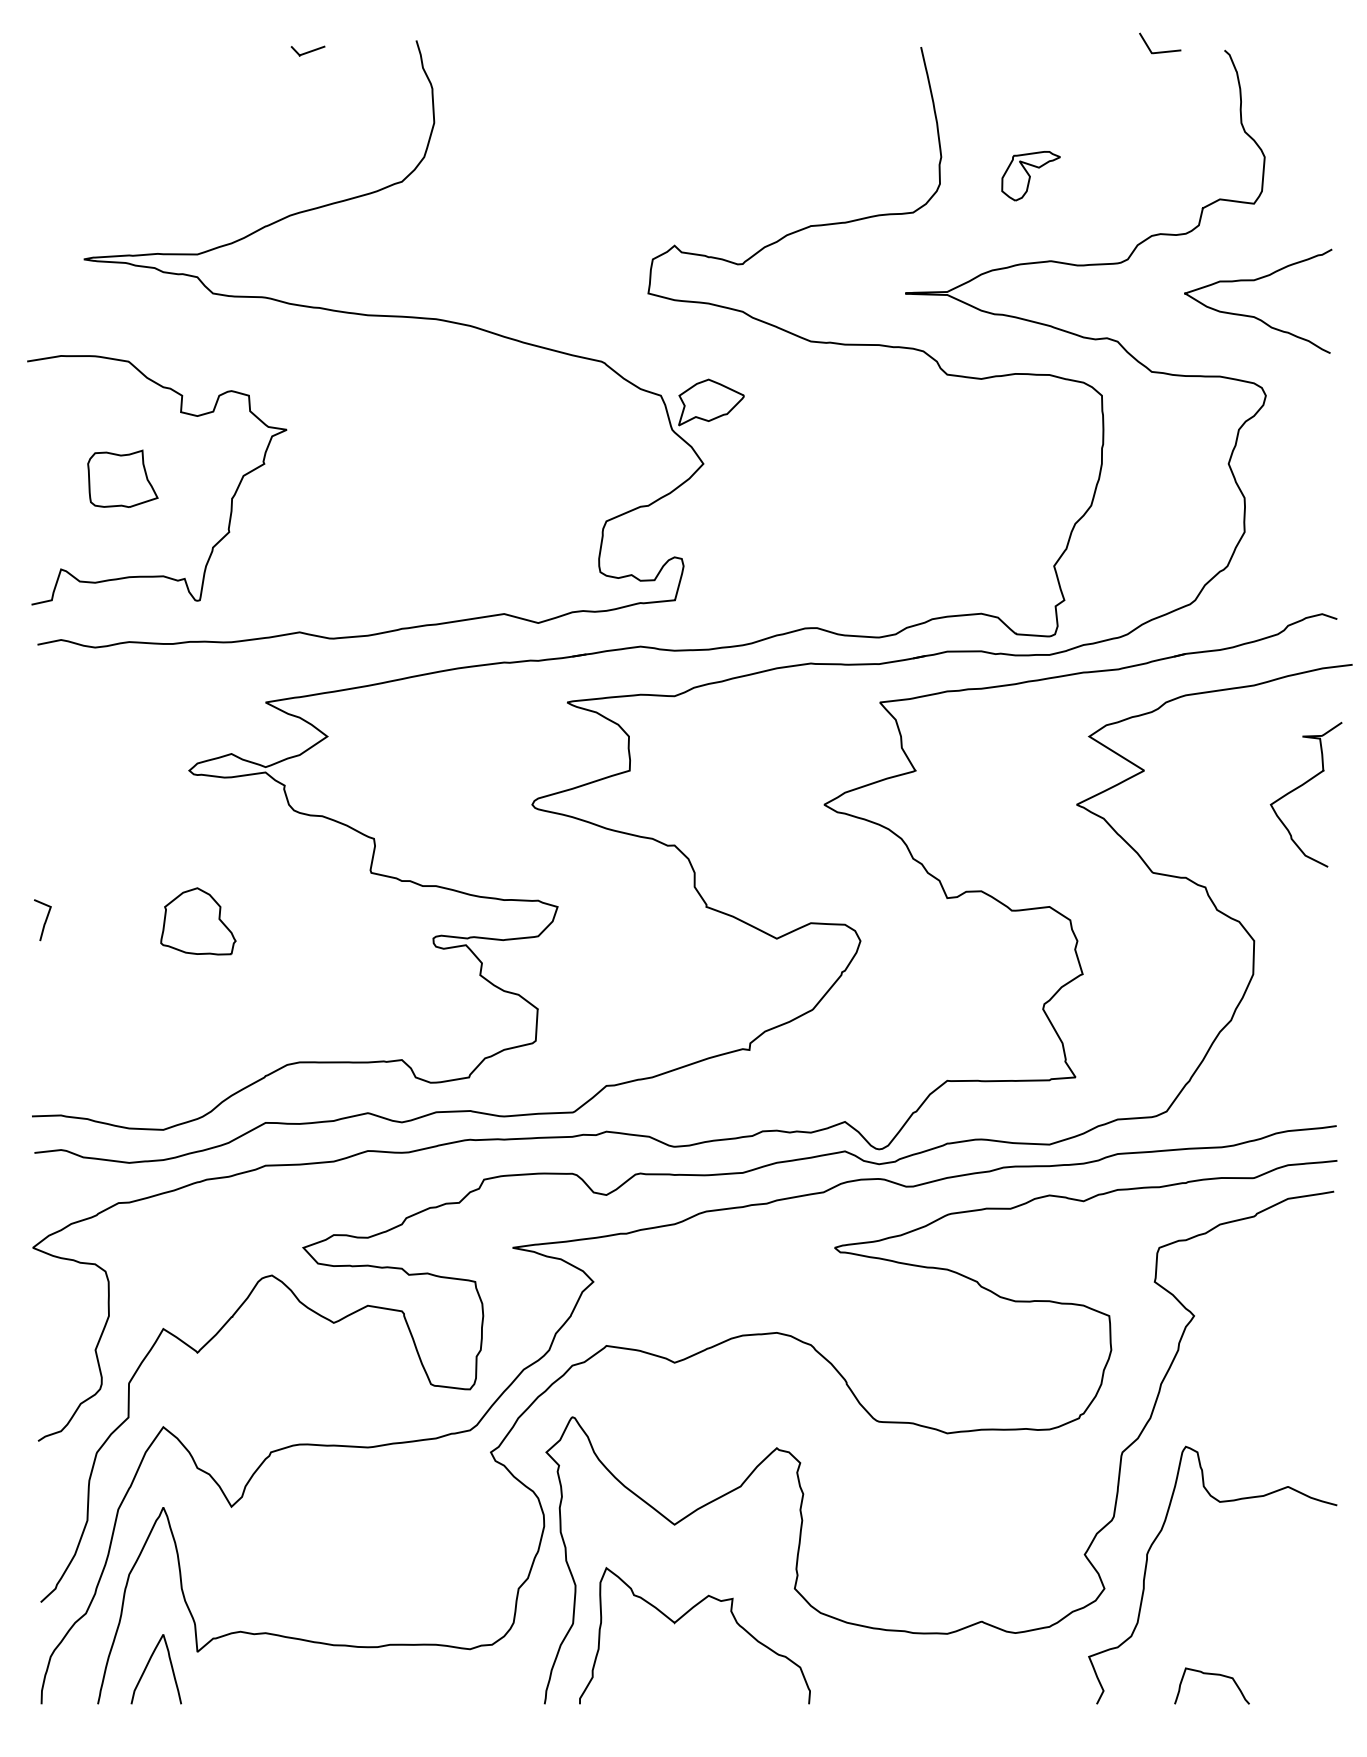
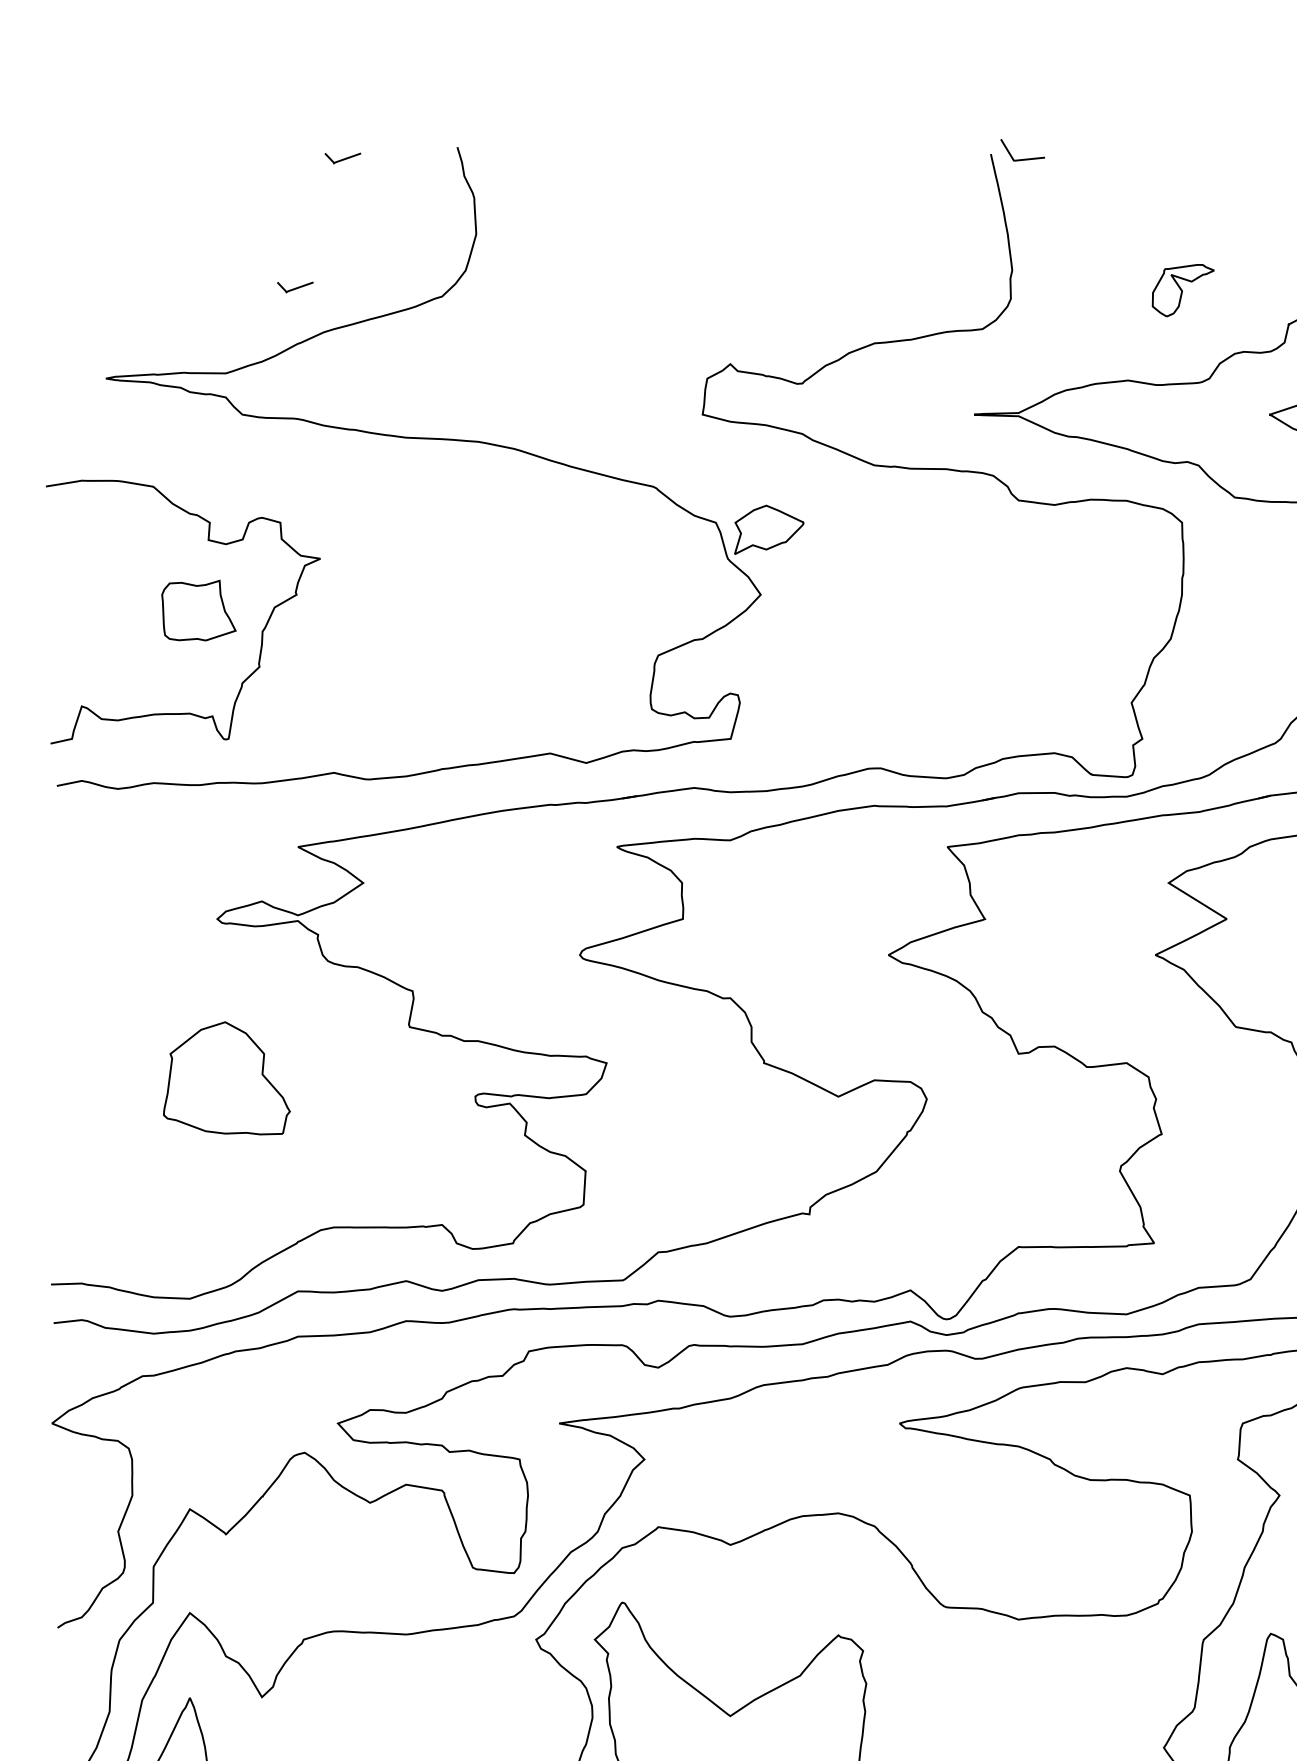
line: (1160, 51) -> (1023, 158), moved
curve: (262, 173) -> (294, 287), added
part: (1030, 176) -> (1182, 290), moved
part: (122, 478) -> (198, 610), moved
line: (44, 921) -> (64, 1078), removed
part: (198, 921) -> (227, 1078), size x1.6

